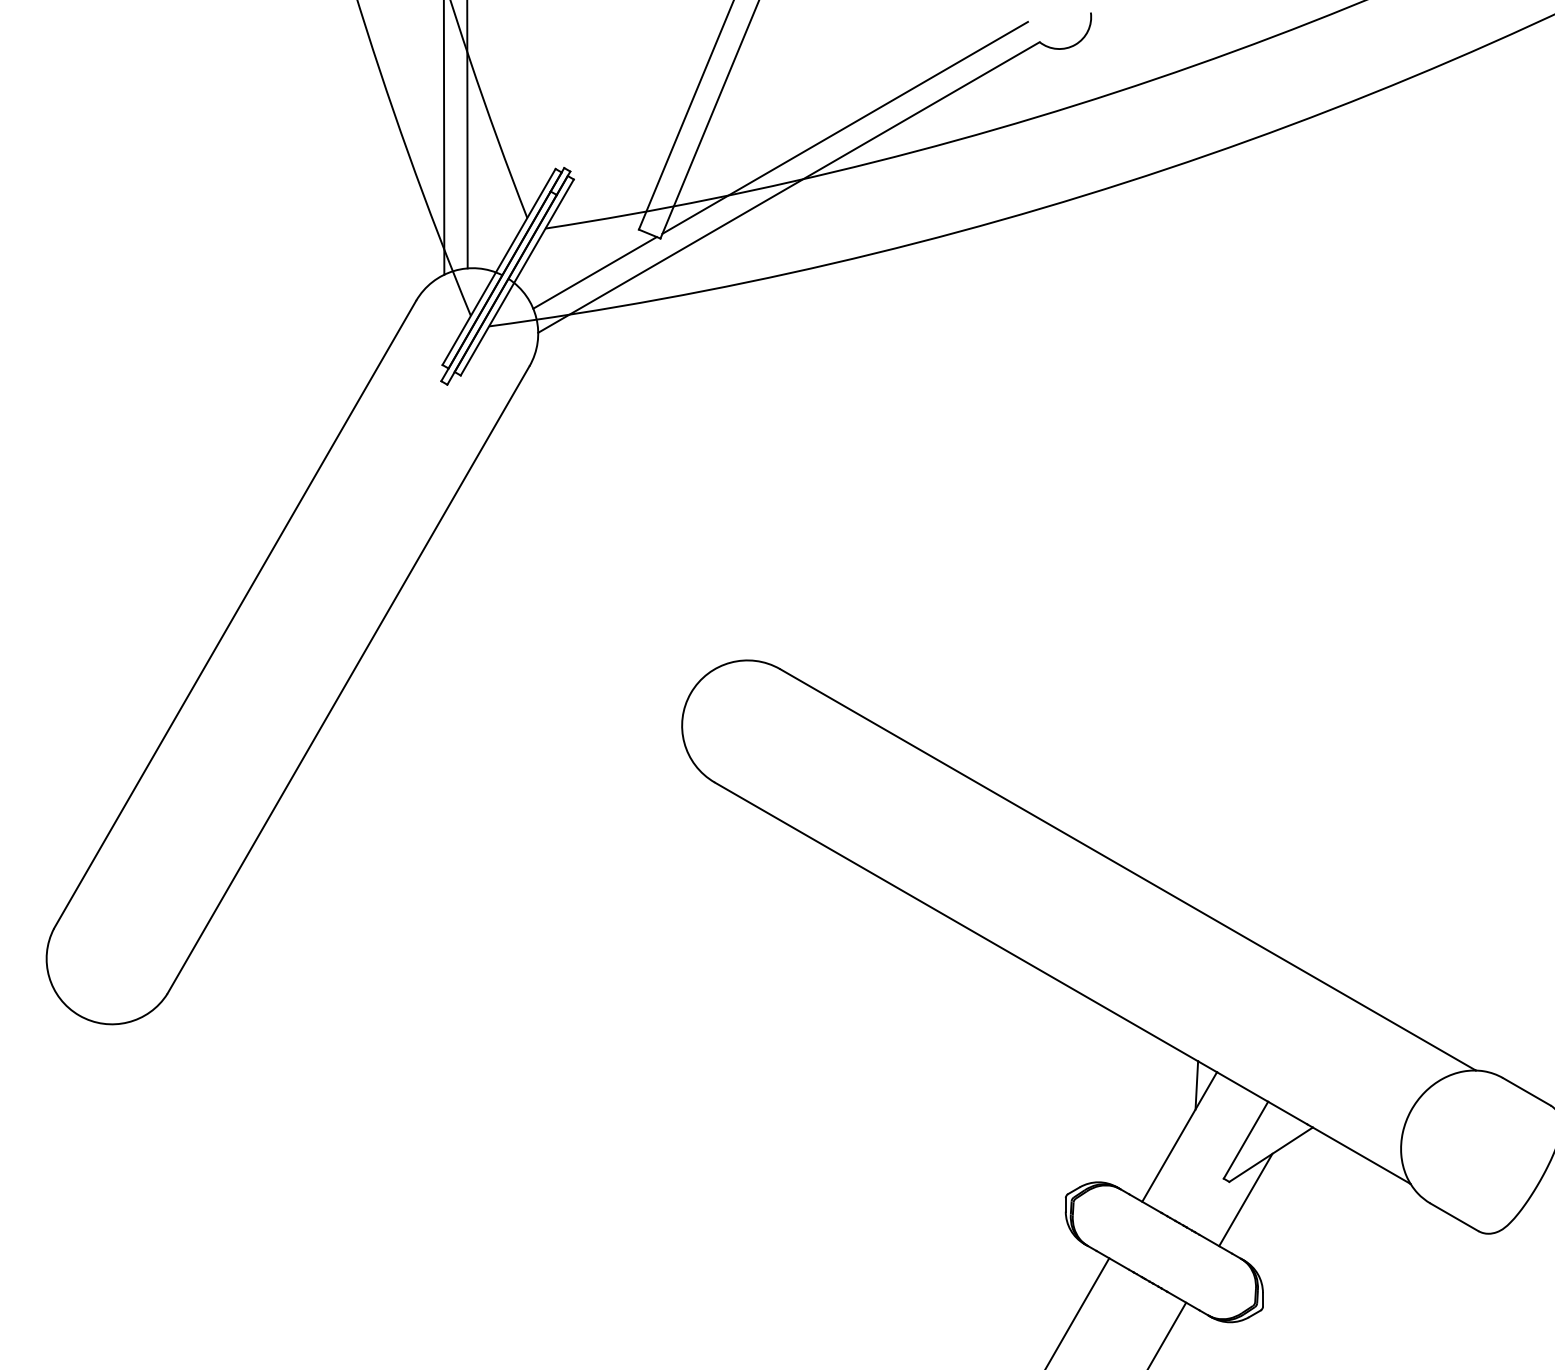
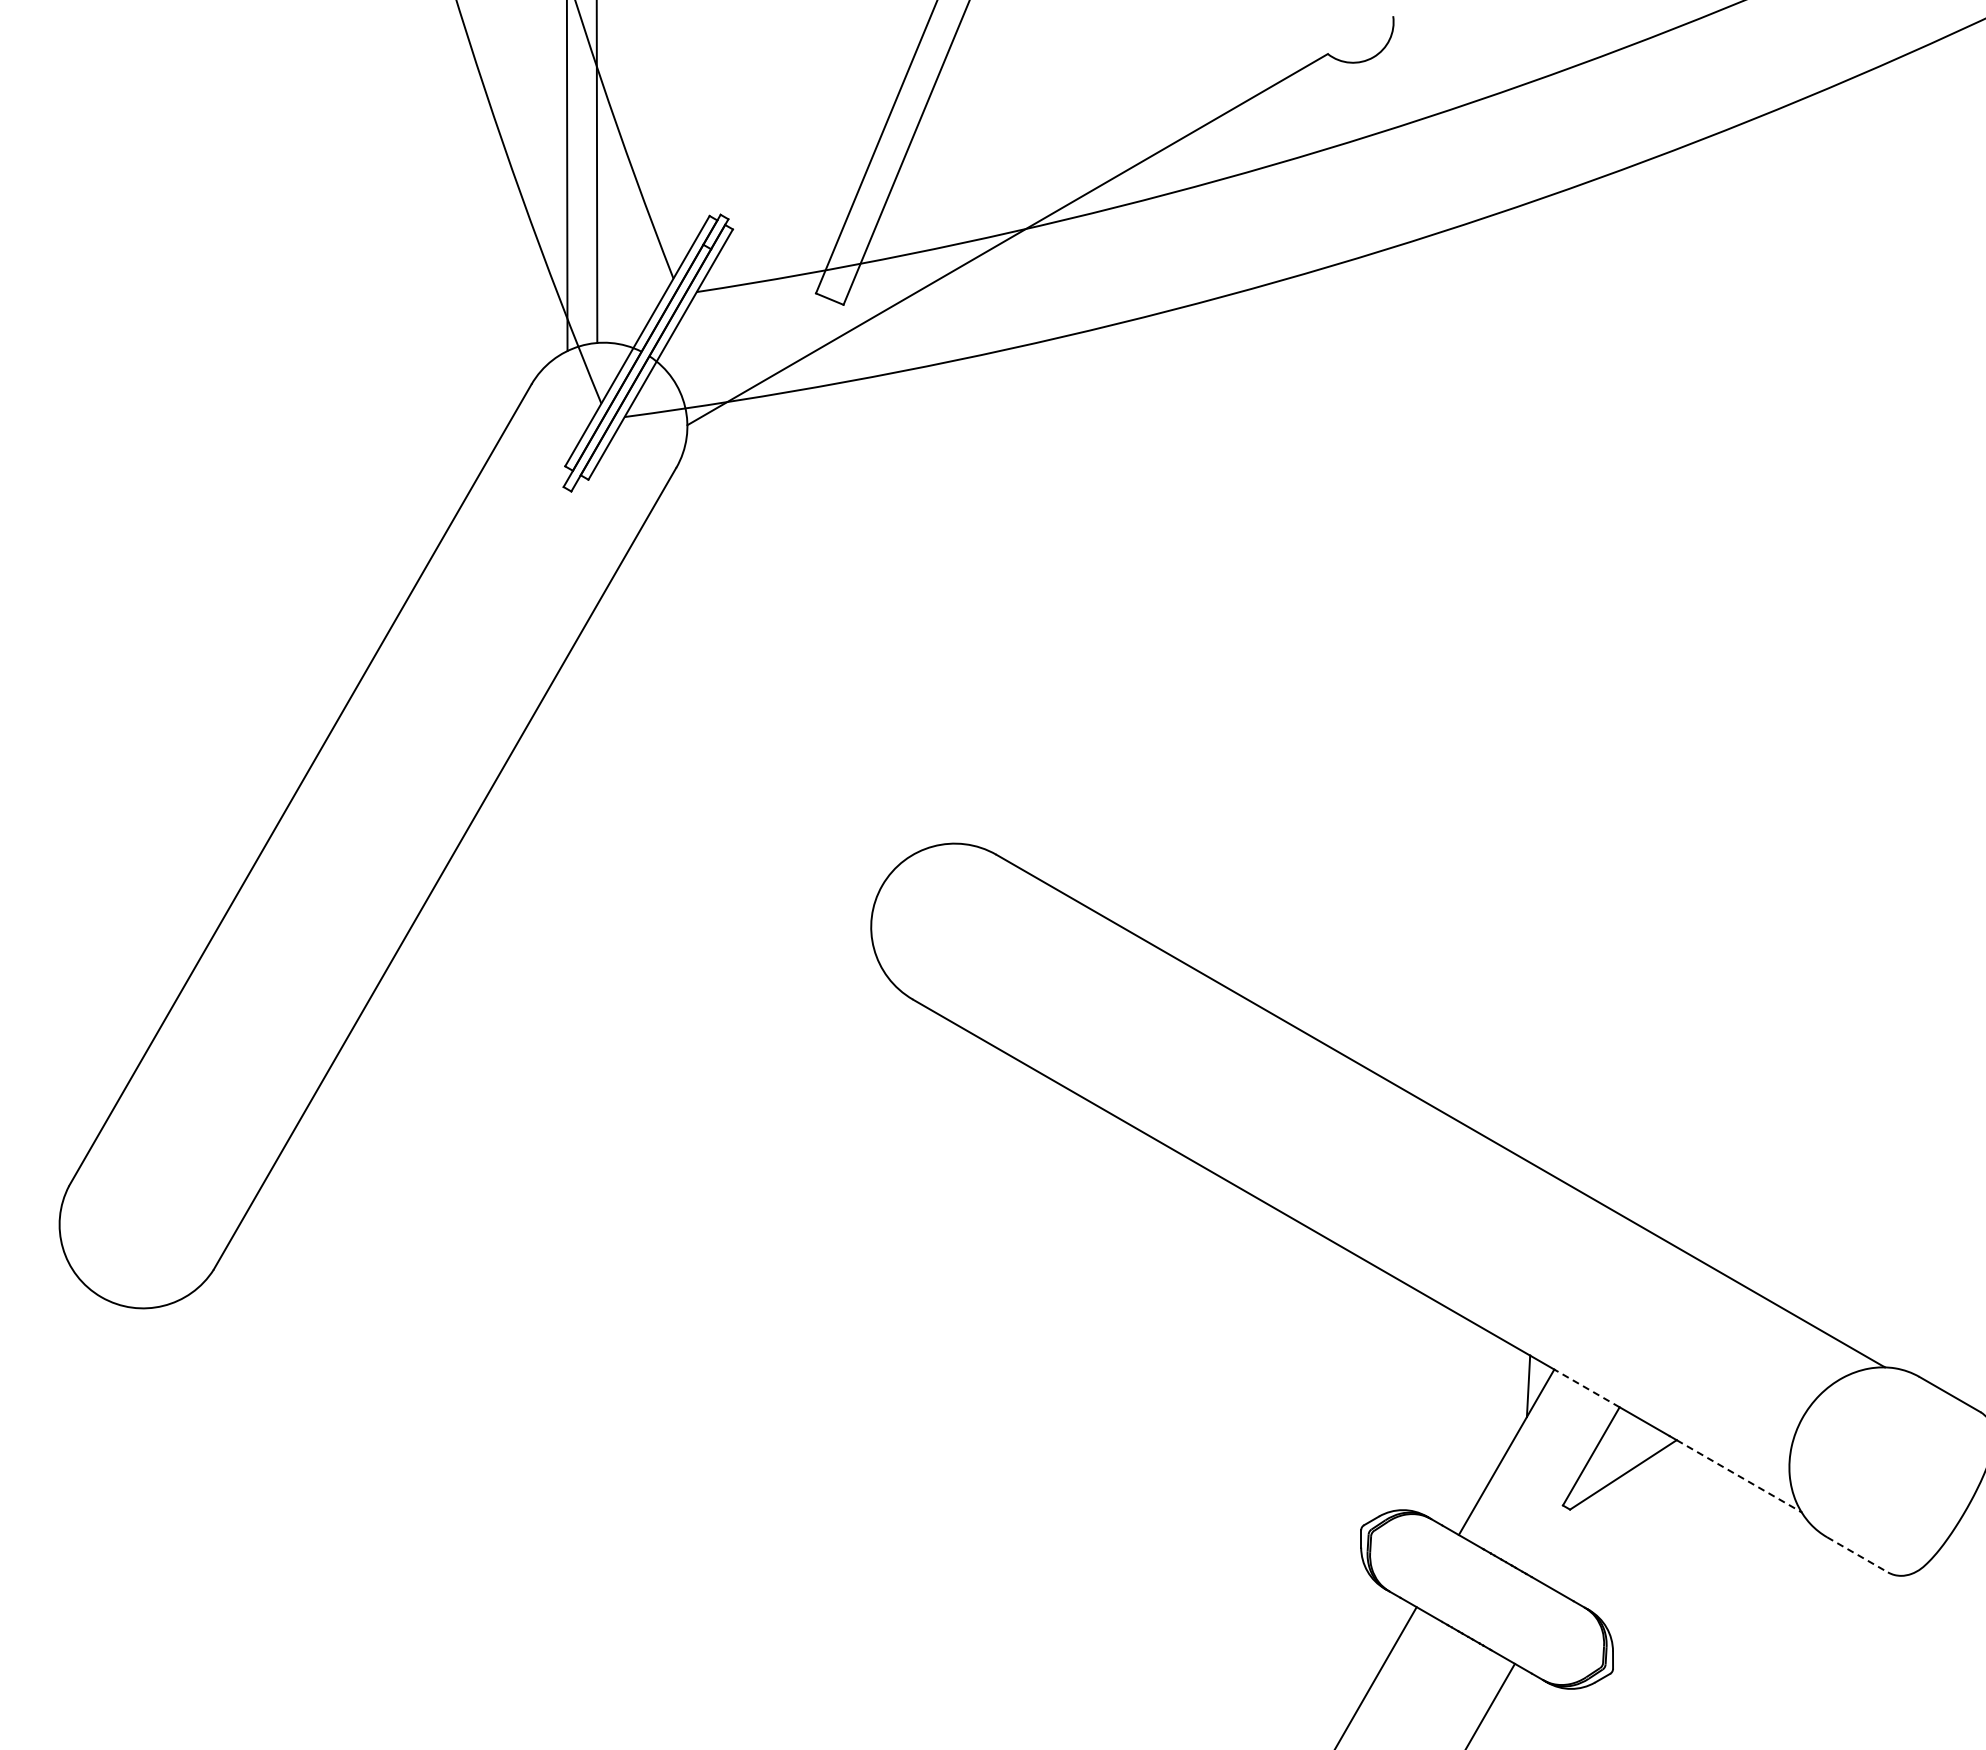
line: (845, 127) -> (1079, 163), removed
line: (594, 272) -> (759, 348), removed
line: (1242, 1087) -> (1587, 1388), solid -> dashed
line: (1361, 1155) -> (1738, 1475), solid -> dashed
line: (1246, 1199) -> (1591, 1532), removed
line: (1454, 1217) -> (1857, 1555), solid -> dashed

